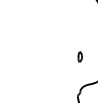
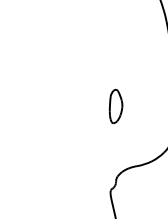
part: (79, 56) -> (113, 105), size x1.6

